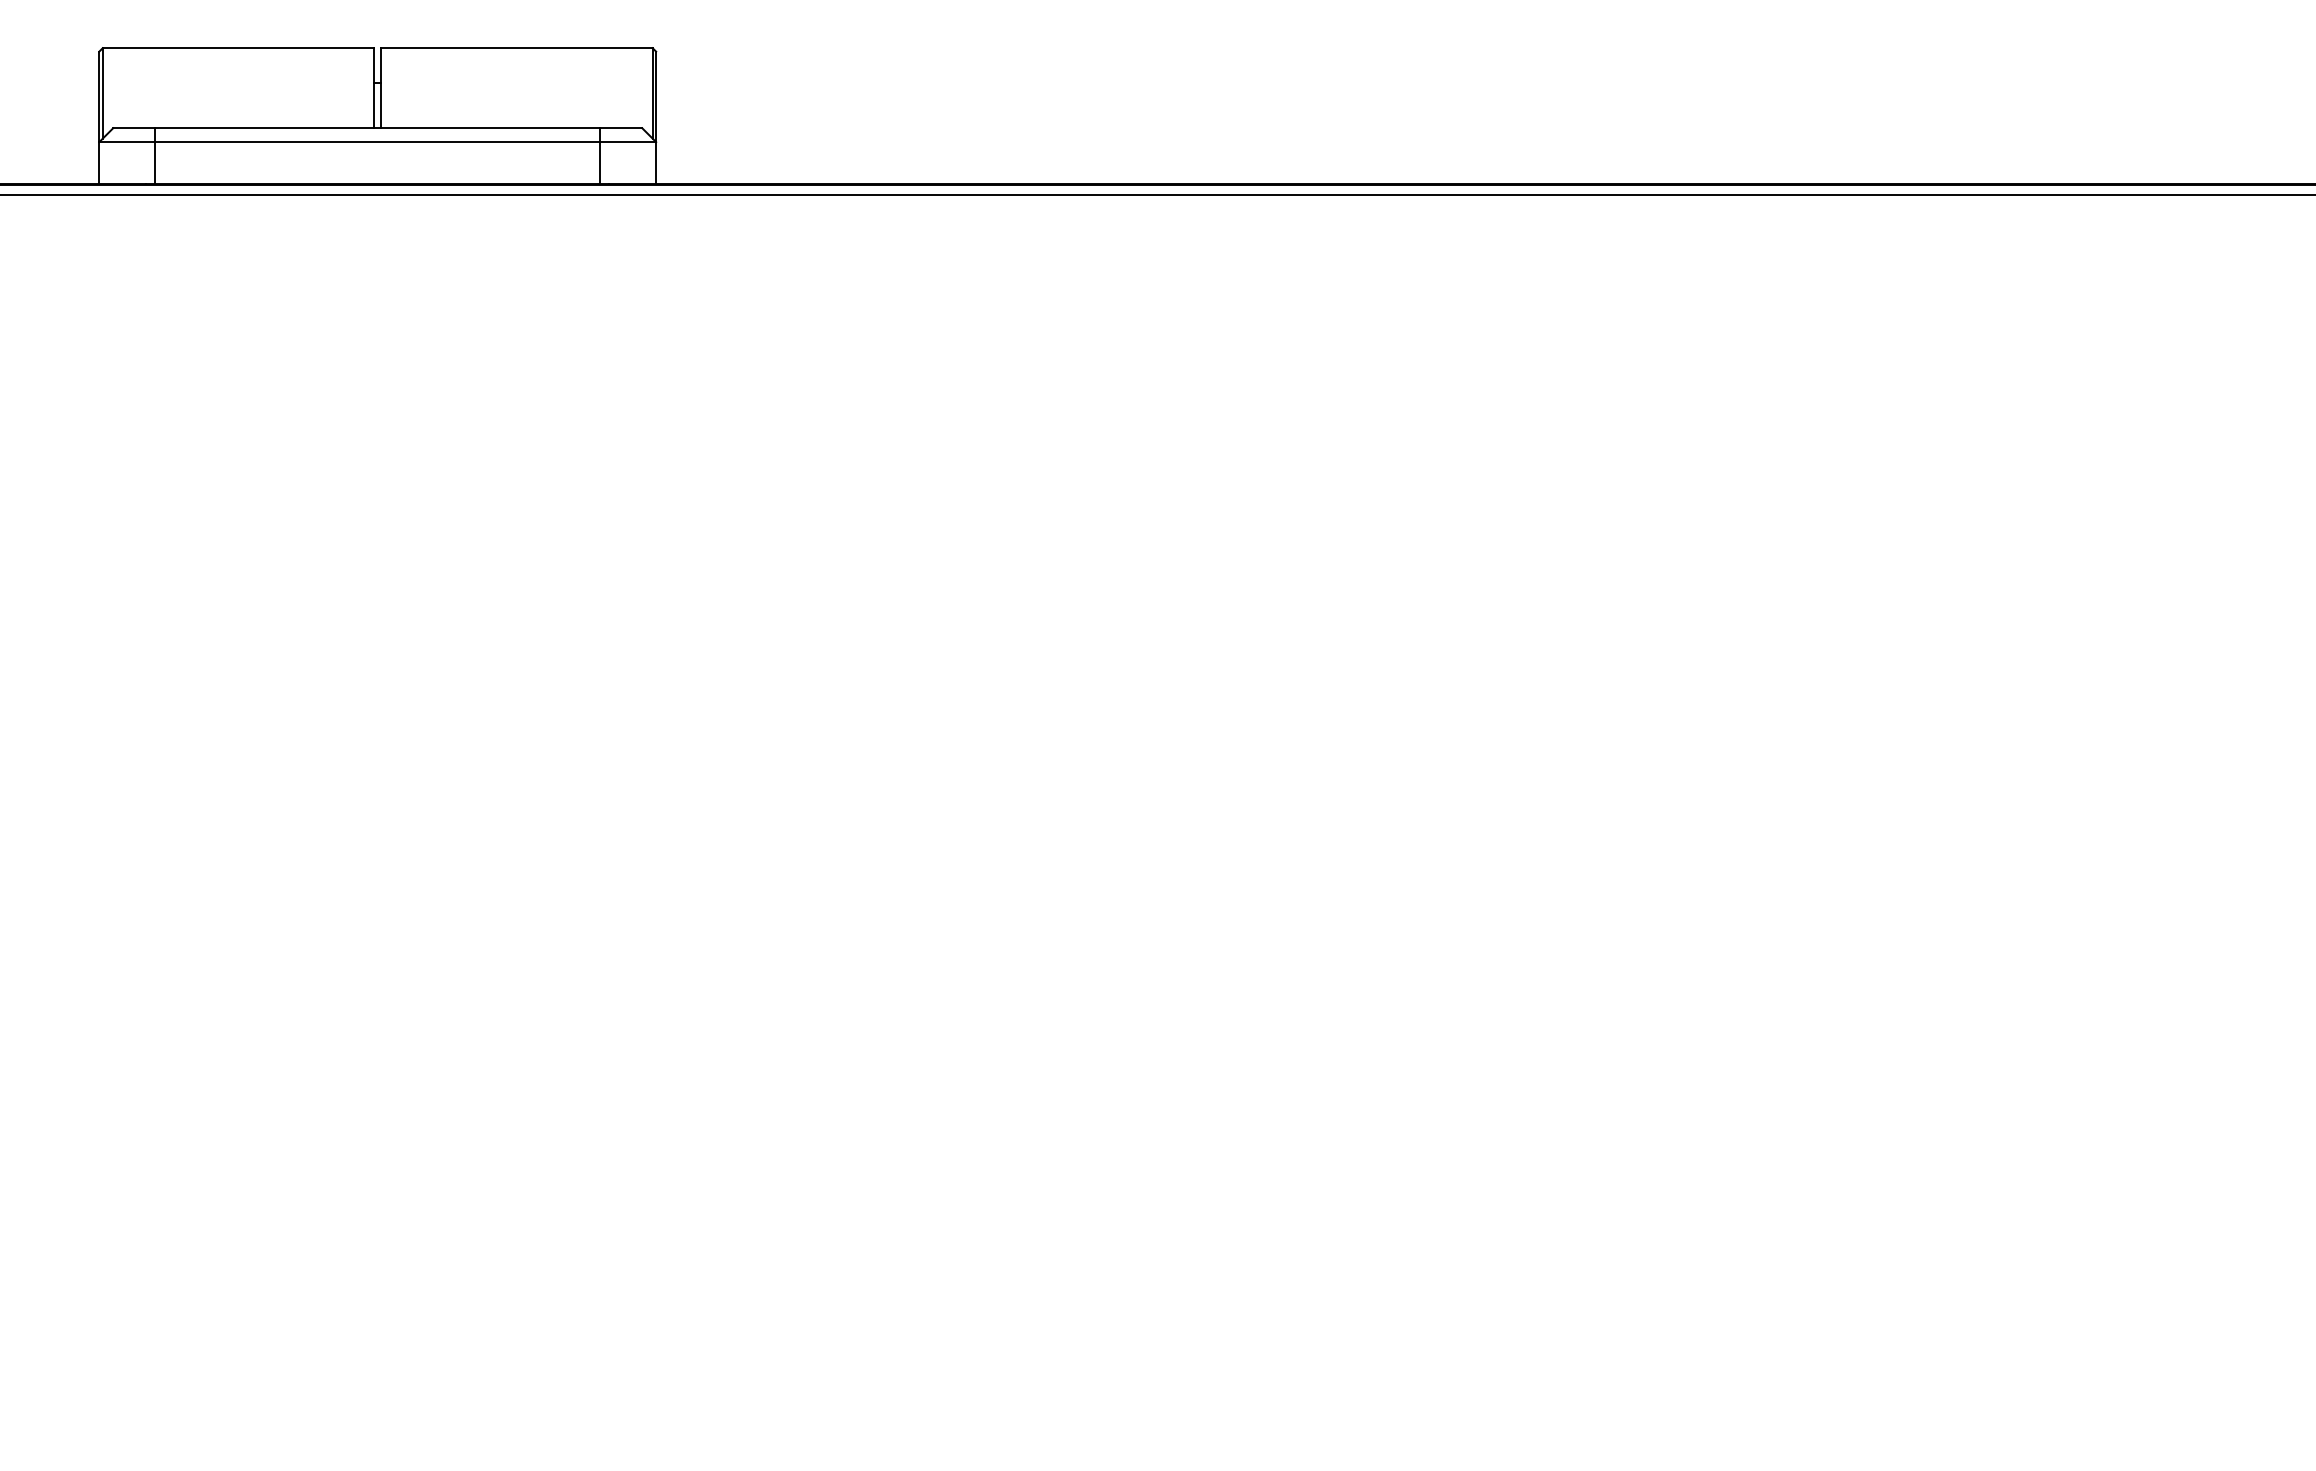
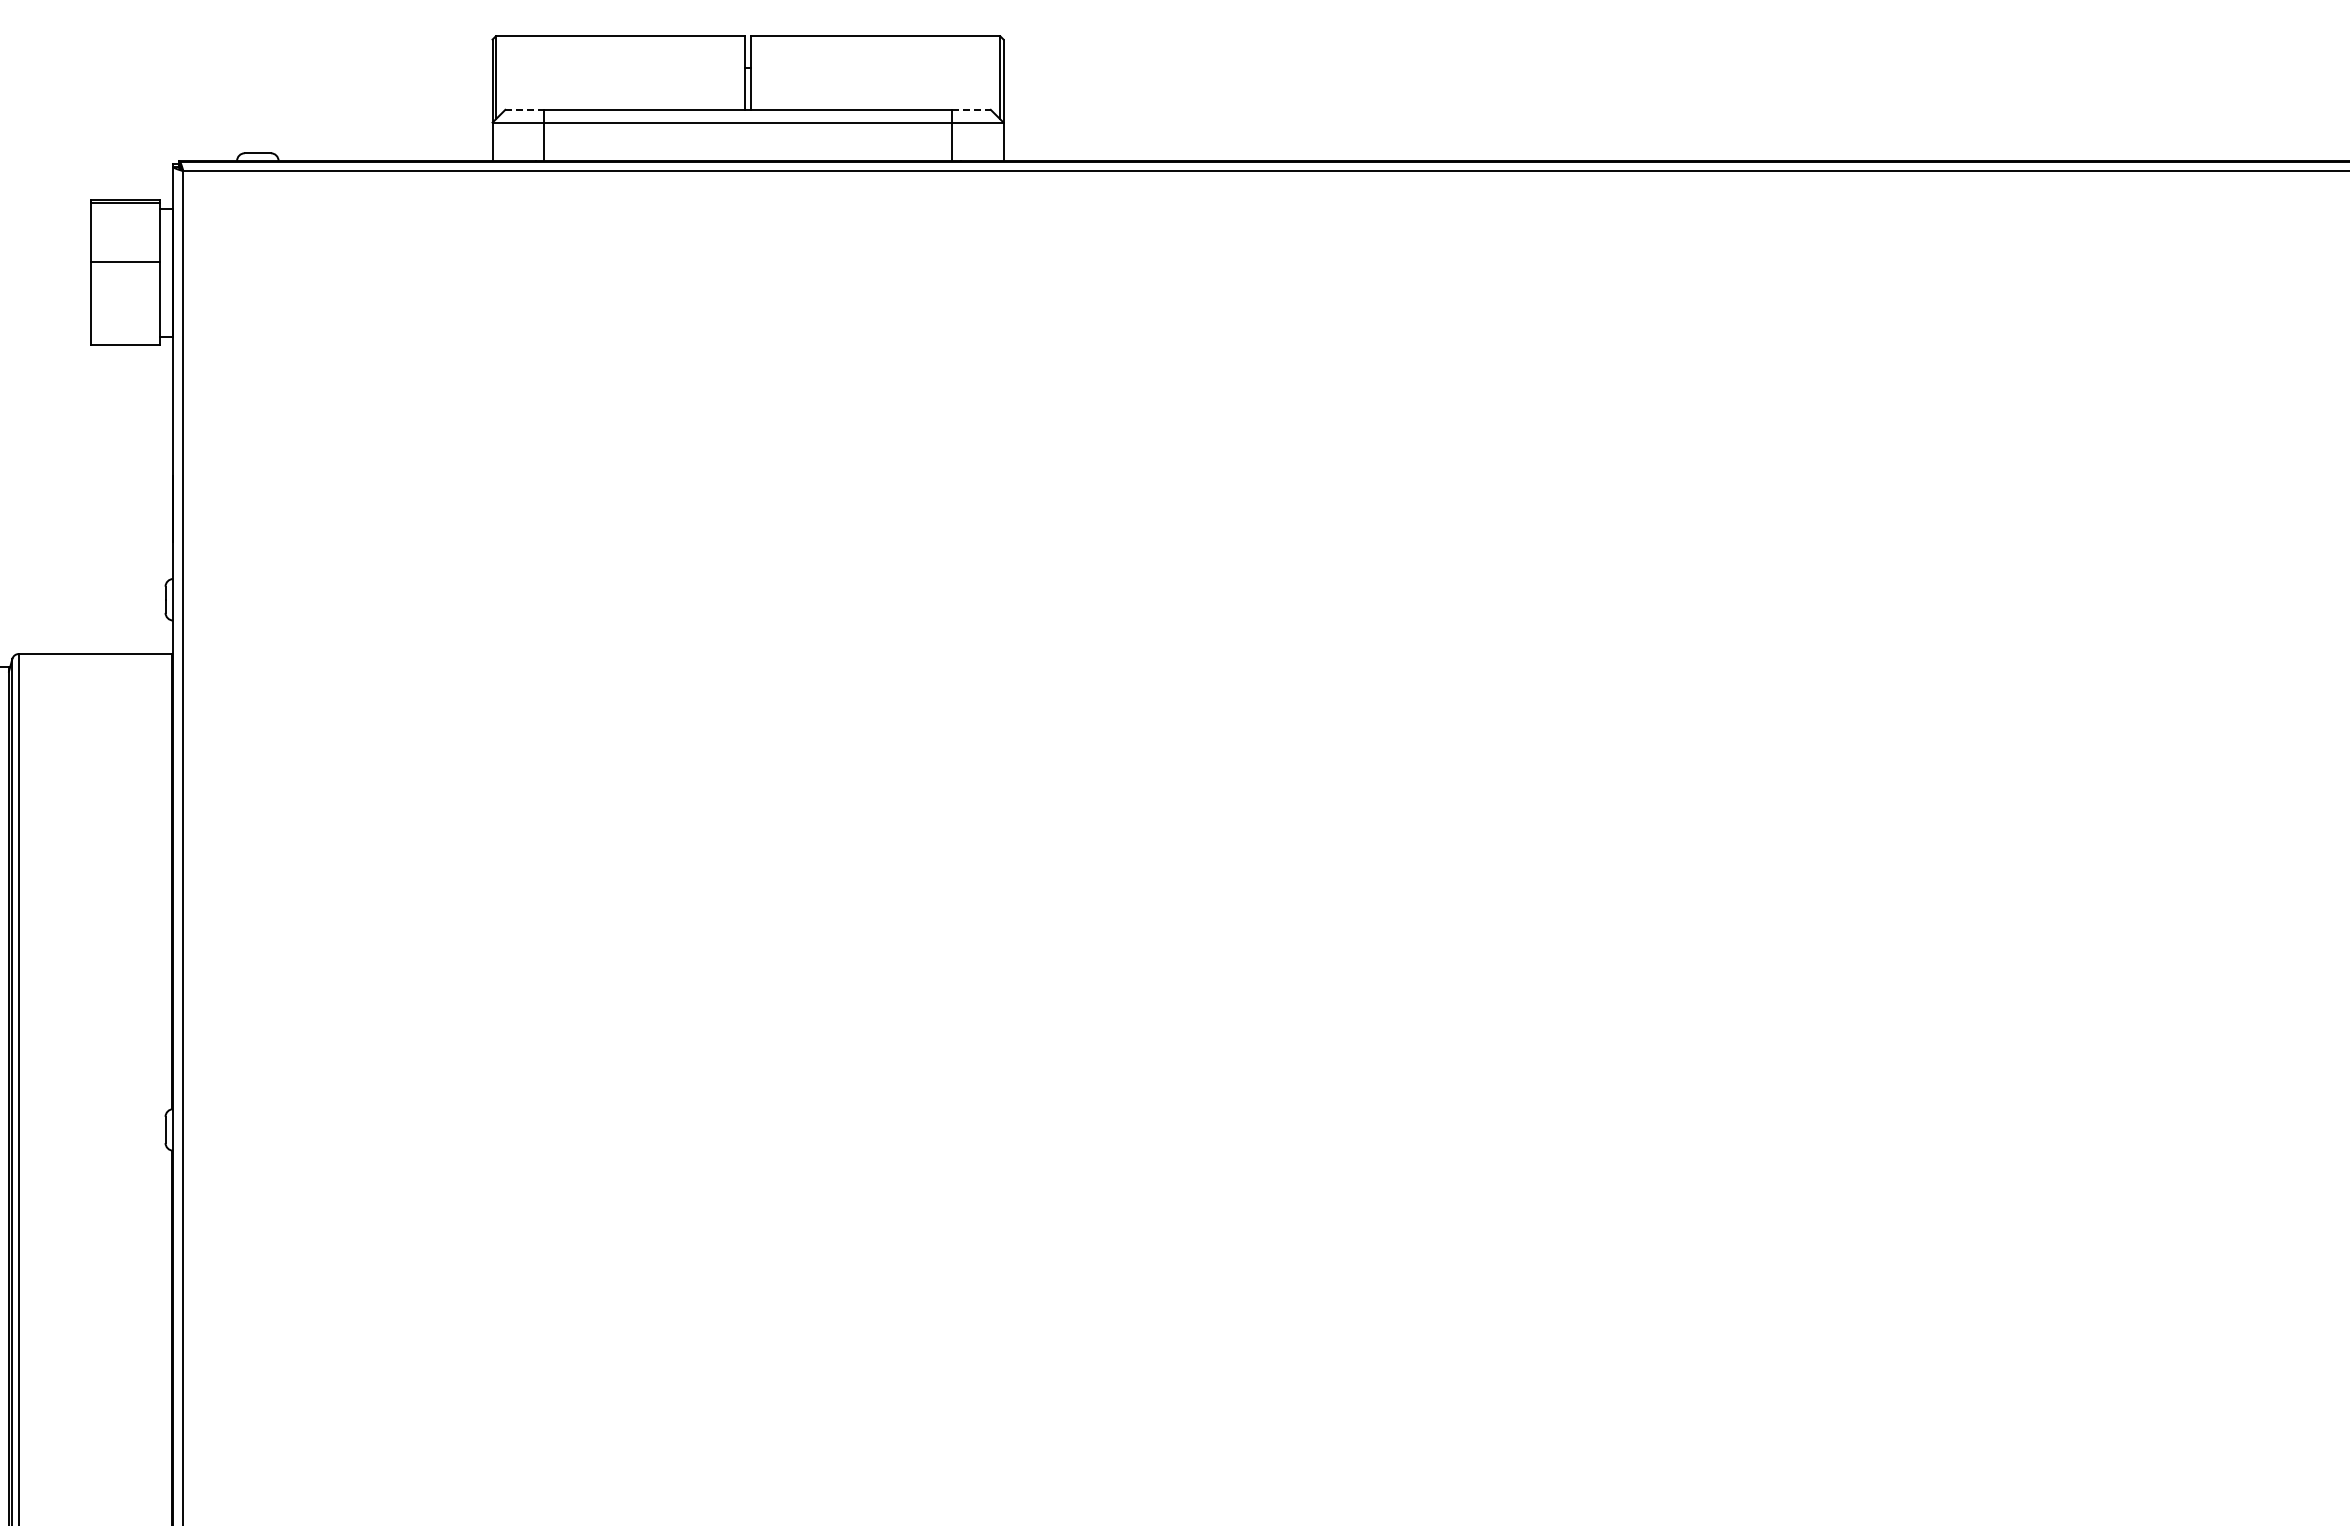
line: (135, 127) -> (525, 109), solid -> dashed
line: (622, 127) -> (972, 109), solid -> dashed

